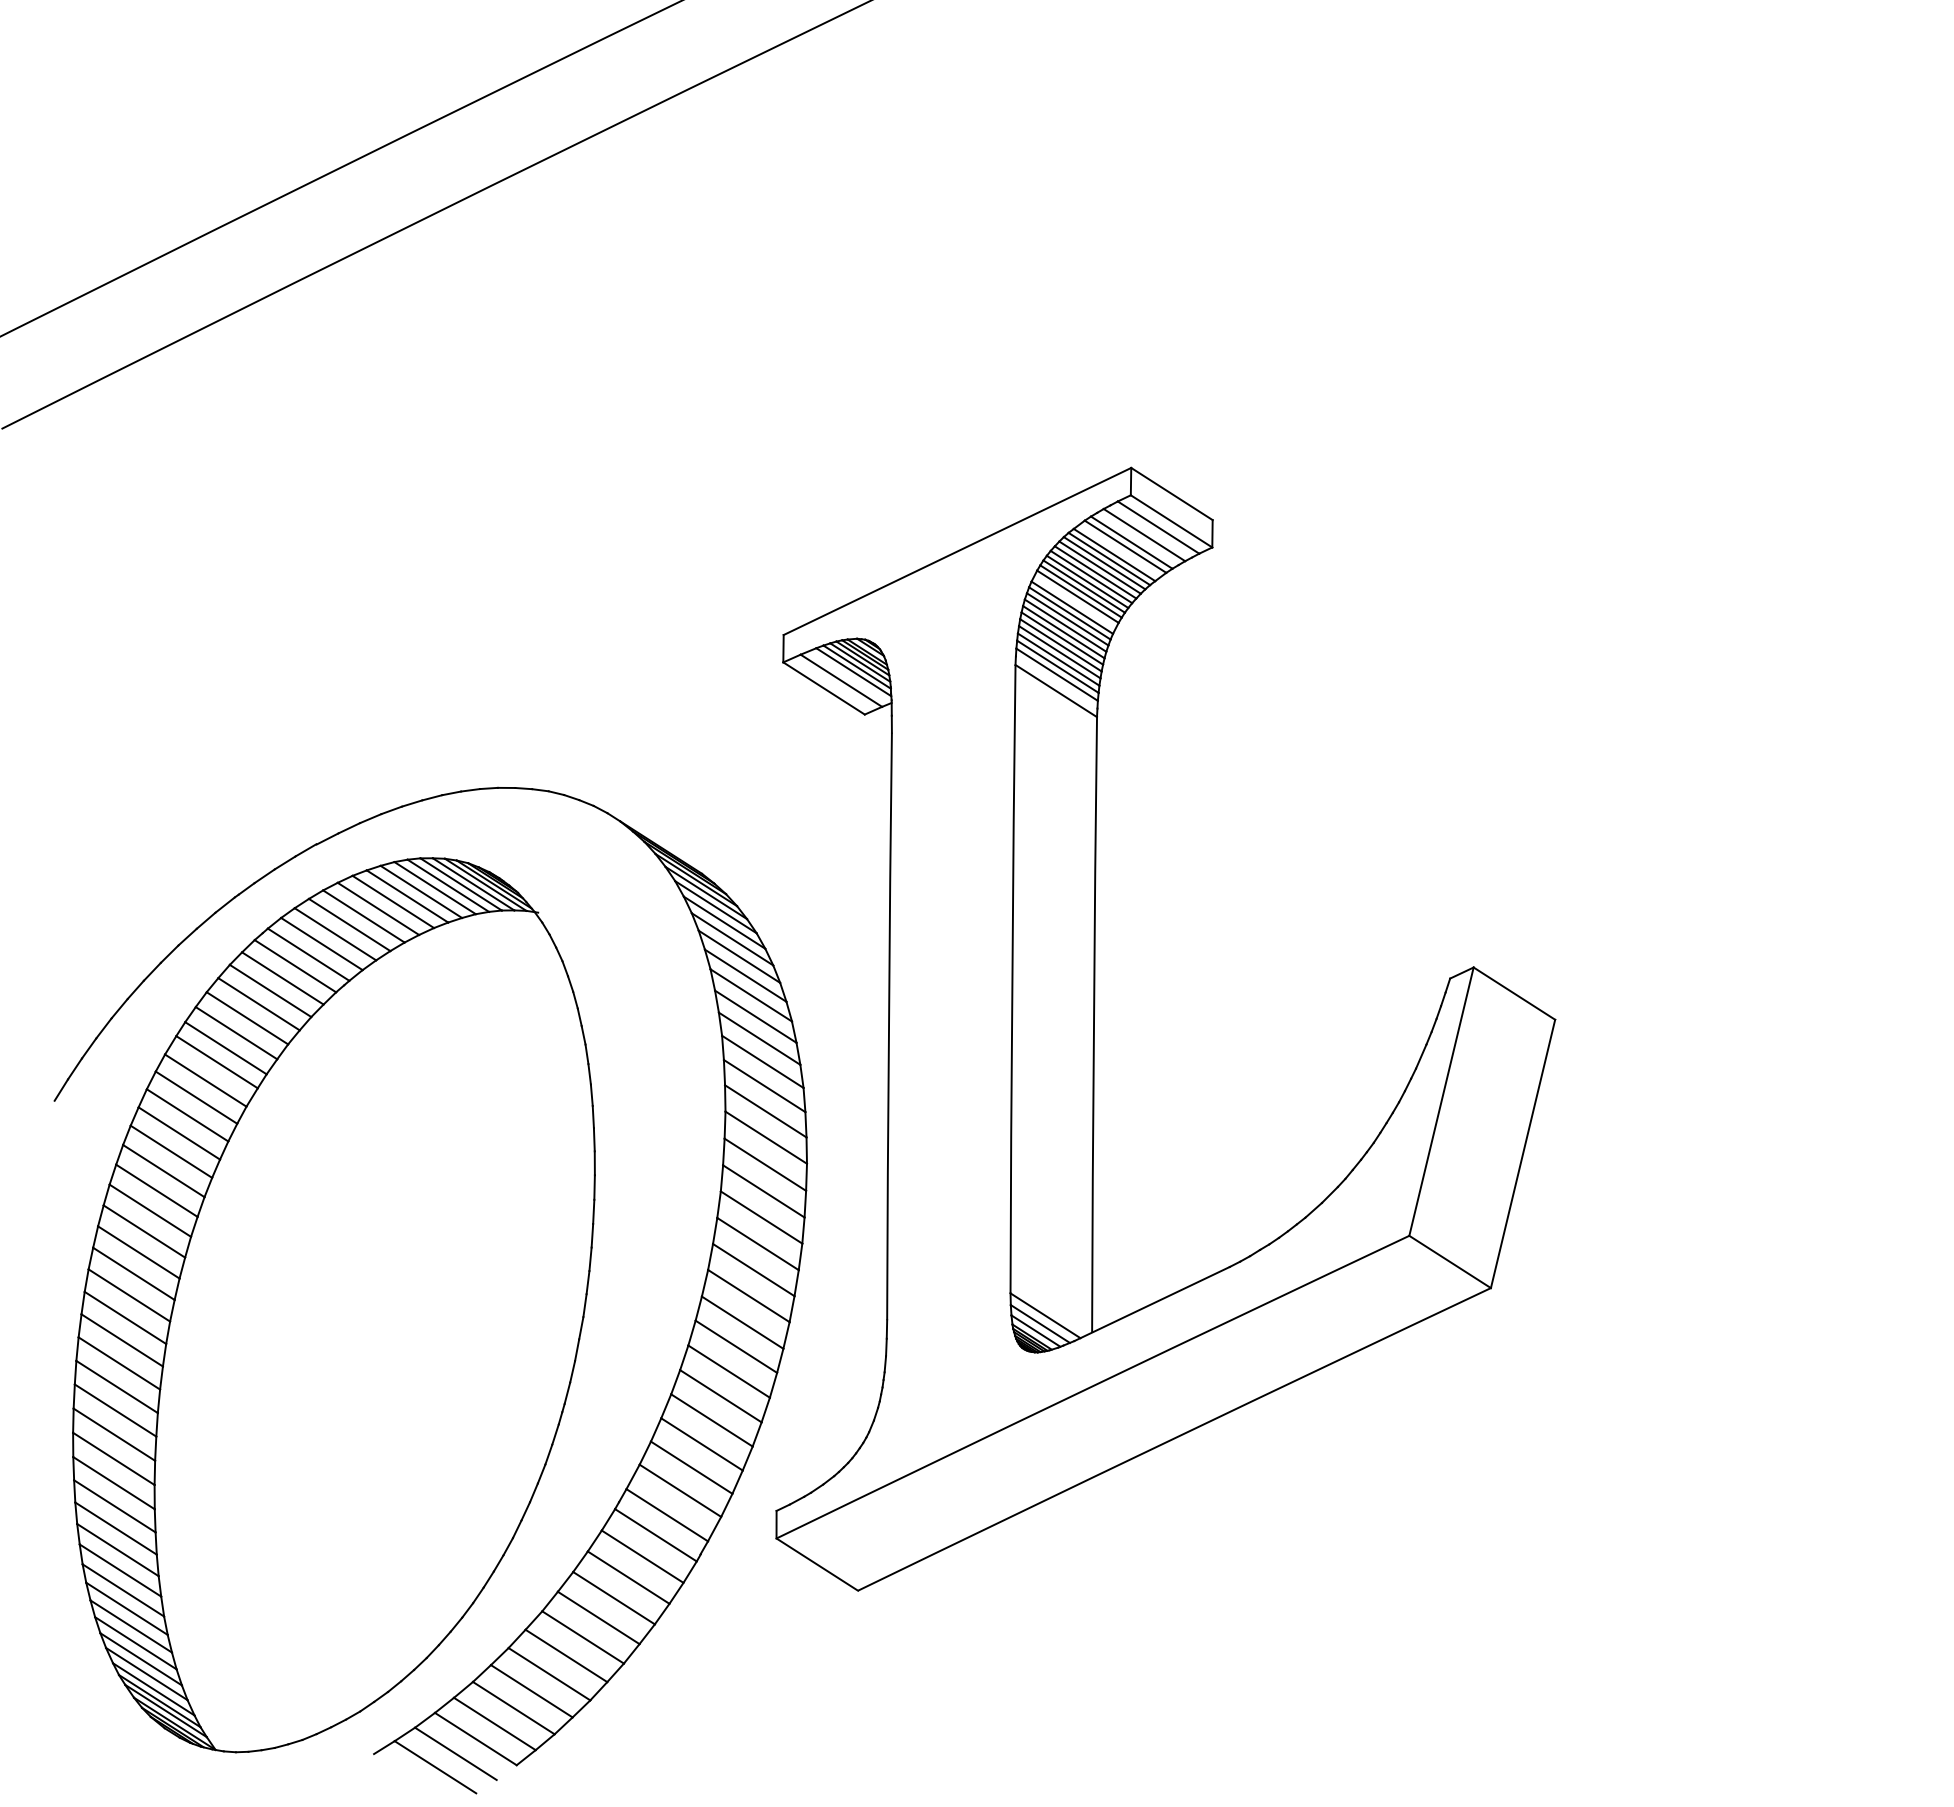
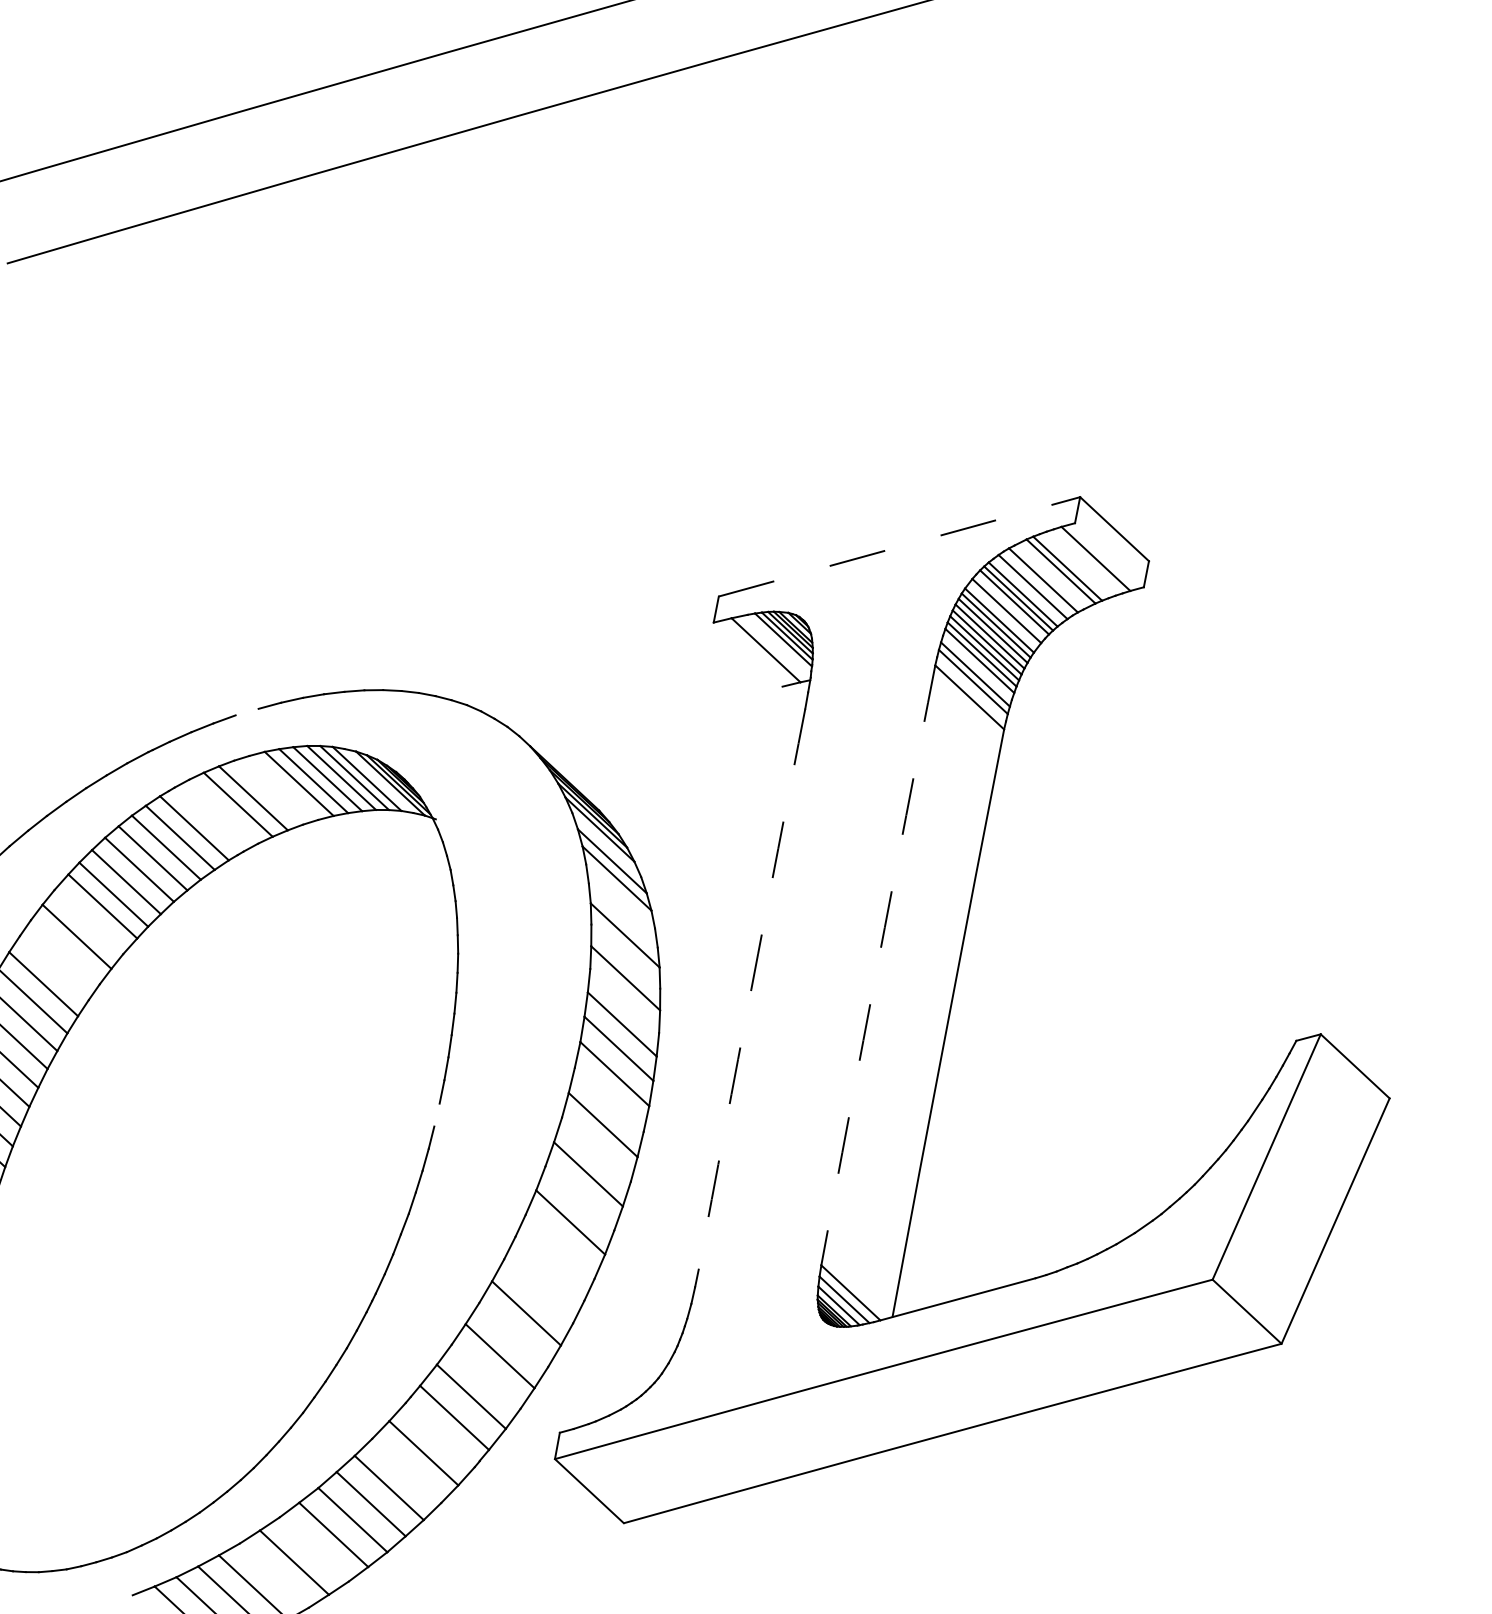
line: (1171, 521) -> (1109, 555), removed
line: (1144, 535) -> (1081, 564), removed
line: (957, 551) -> (899, 546), solid -> dashed
line: (1114, 554) -> (1049, 577), removed
line: (1104, 563) -> (1038, 583), removed
line: (1095, 572) -> (1027, 590), removed
line: (1080, 591) -> (1010, 606), removed
line: (1058, 659) -> (977, 667), removed
line: (853, 672) -> (779, 644), removed
line: (823, 688) -> (747, 654), removed
line: (327, 838) -> (247, 711), removed
line: (473, 884) -> (378, 781), removed
line: (715, 907) -> (606, 845), removed
line: (378, 908) -> (283, 787), removed
line: (363, 916) -> (268, 792), removed
line: (321, 943) -> (223, 811), removed
line: (308, 954) -> (208, 819), removed
line: (739, 956) -> (620, 896), removed
line: (745, 975) -> (623, 915), removed
arc: (1012, 979) -> (877, 965), solid -> dashed
line: (755, 1016) -> (625, 956), removed
arc: (888, 1026) -> (751, 989), solid -> dashed
line: (762, 1061) -> (624, 1000), removed
line: (205, 1080) -> (88, 921), removed
line: (187, 1115) -> (65, 952), removed
line: (179, 1133) -> (54, 968), removed
line: (765, 1164) -> (609, 1099), removed
line: (593, 1211) -> (436, 1114), removed
line: (761, 1217) -> (596, 1149), removed
line: (753, 1270) -> (579, 1198), removed
line: (742, 1322) -> (559, 1246), removed
line: (736, 1346) -> (550, 1268), removed
line: (728, 1371) -> (538, 1291), removed
line: (711, 1420) -> (513, 1334), removed
line: (691, 1467) -> (486, 1376), removed
line: (655, 1535) -> (439, 1435), removed
line: (628, 1577) -> (406, 1470), removed
line: (549, 1674) -> (314, 1549), removed
line: (513, 1707) -> (274, 1575), removed

